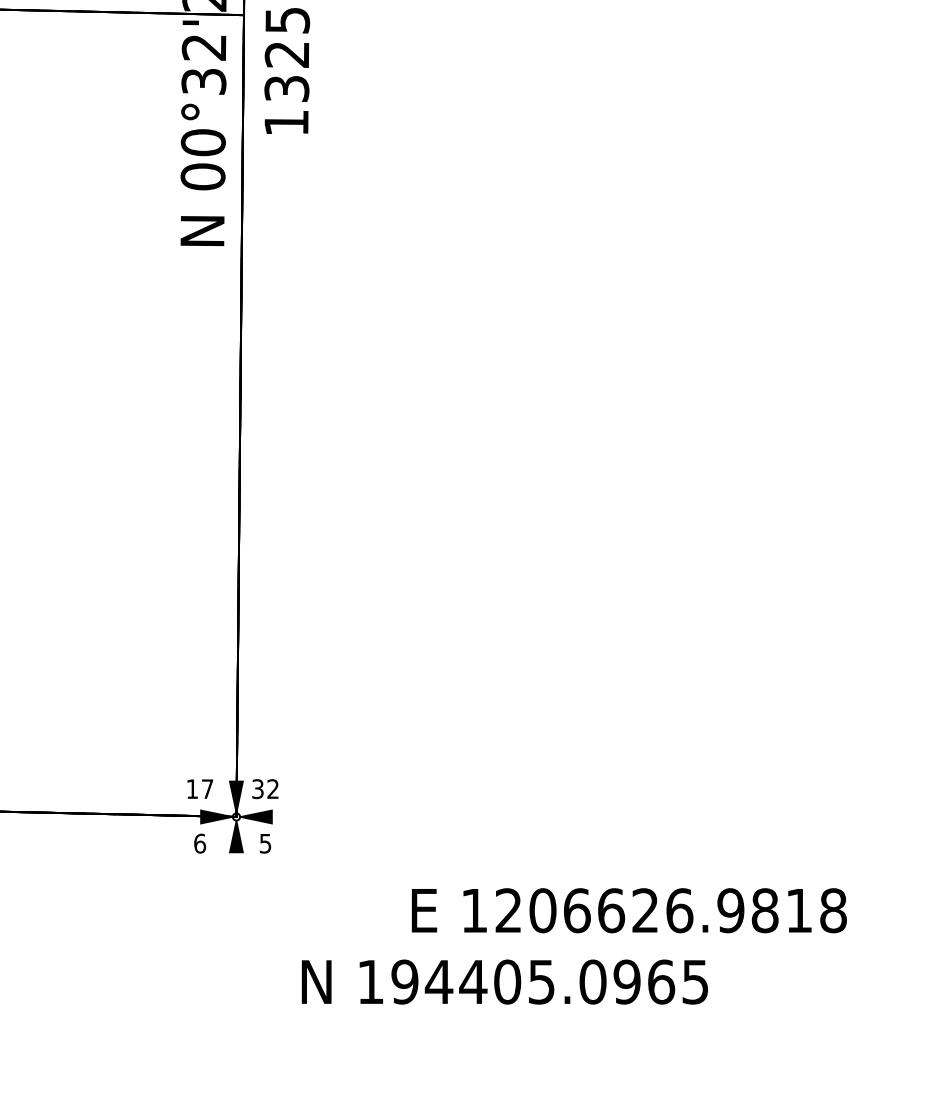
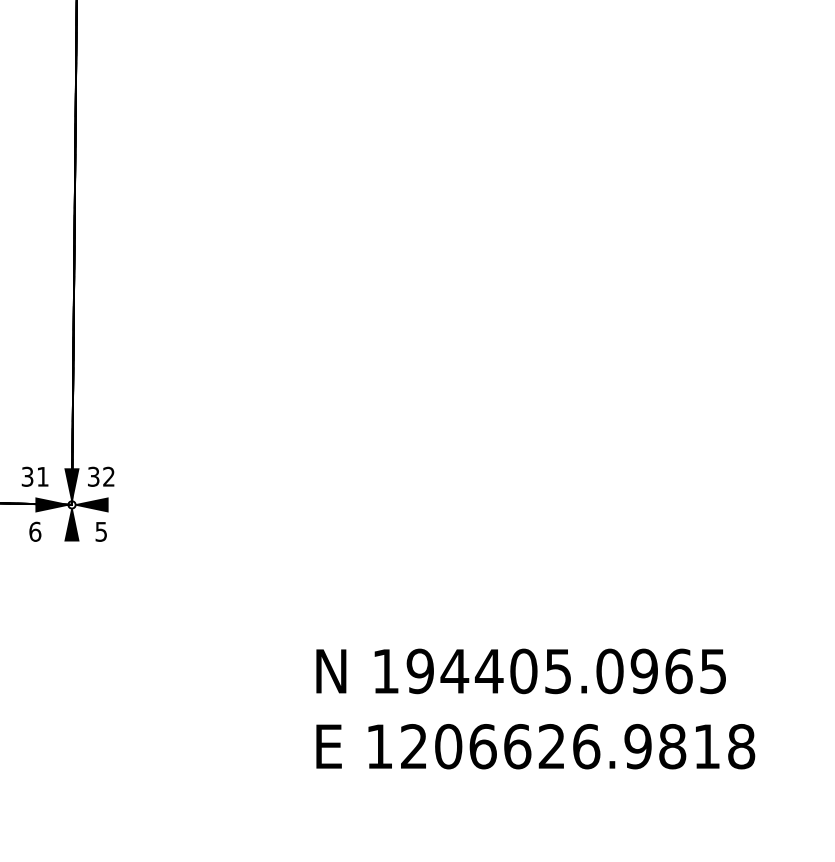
text: (199, 789) -> (34, 477), 17 -> 31
text: (628, 910) -> (534, 746), moved
text: (504, 981) -> (520, 670), moved

